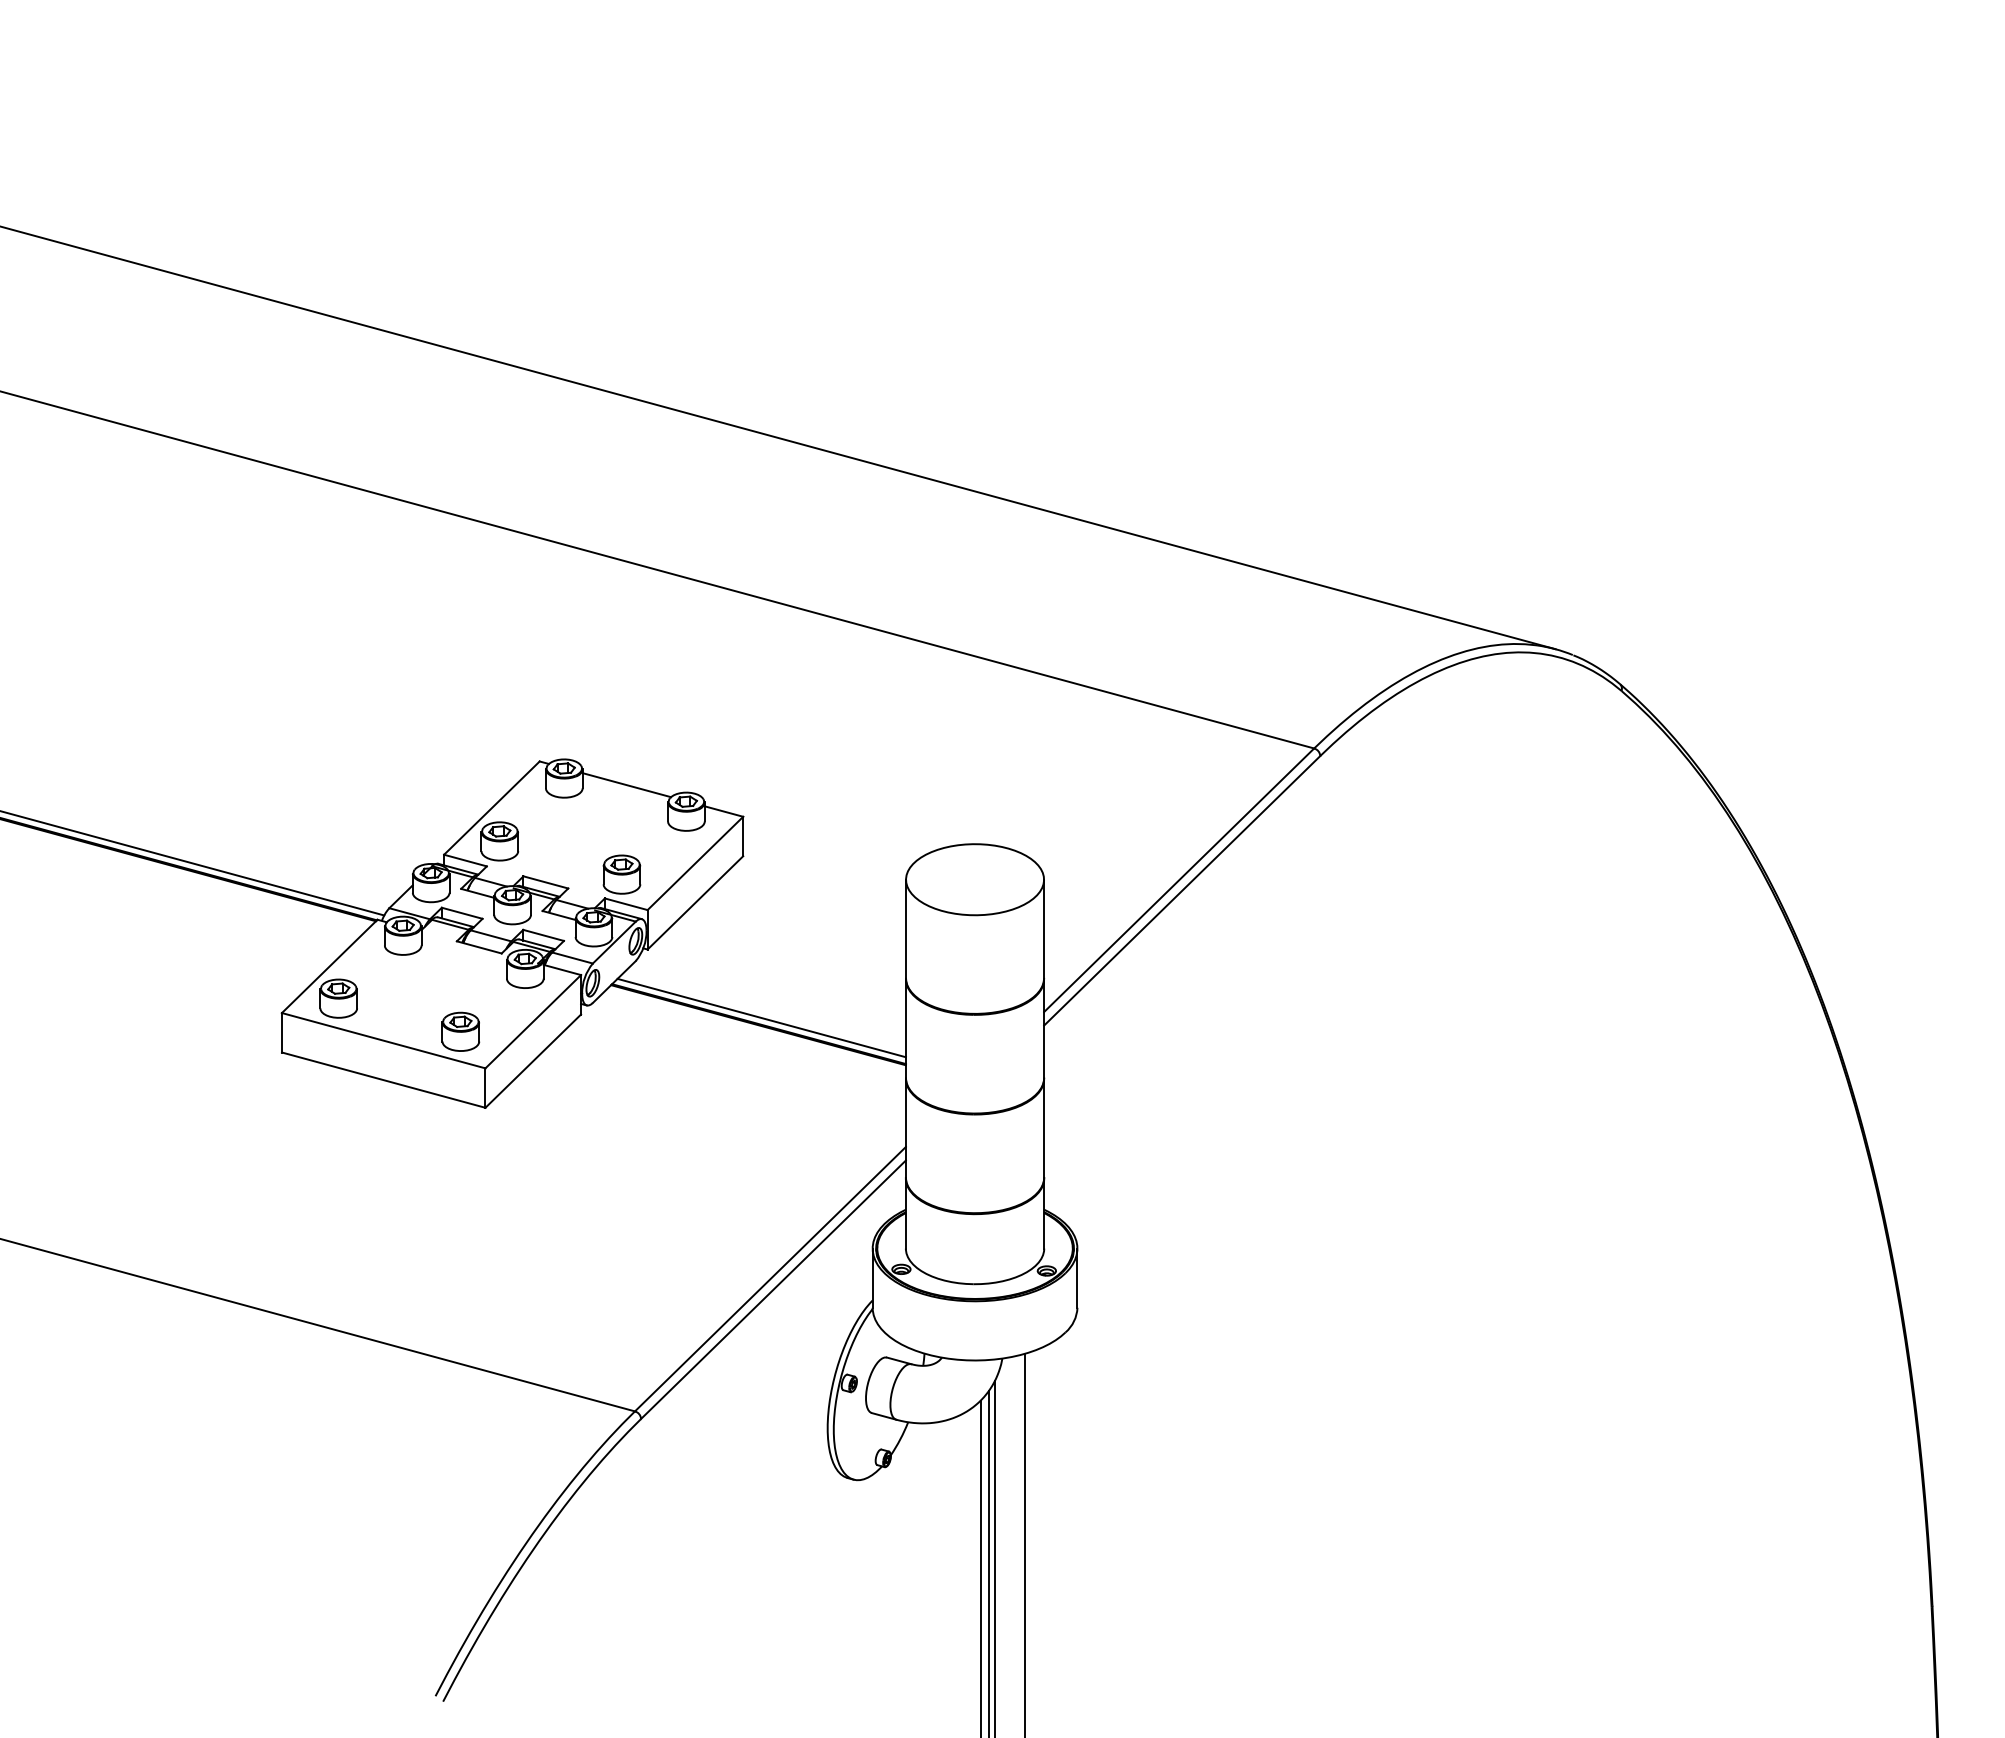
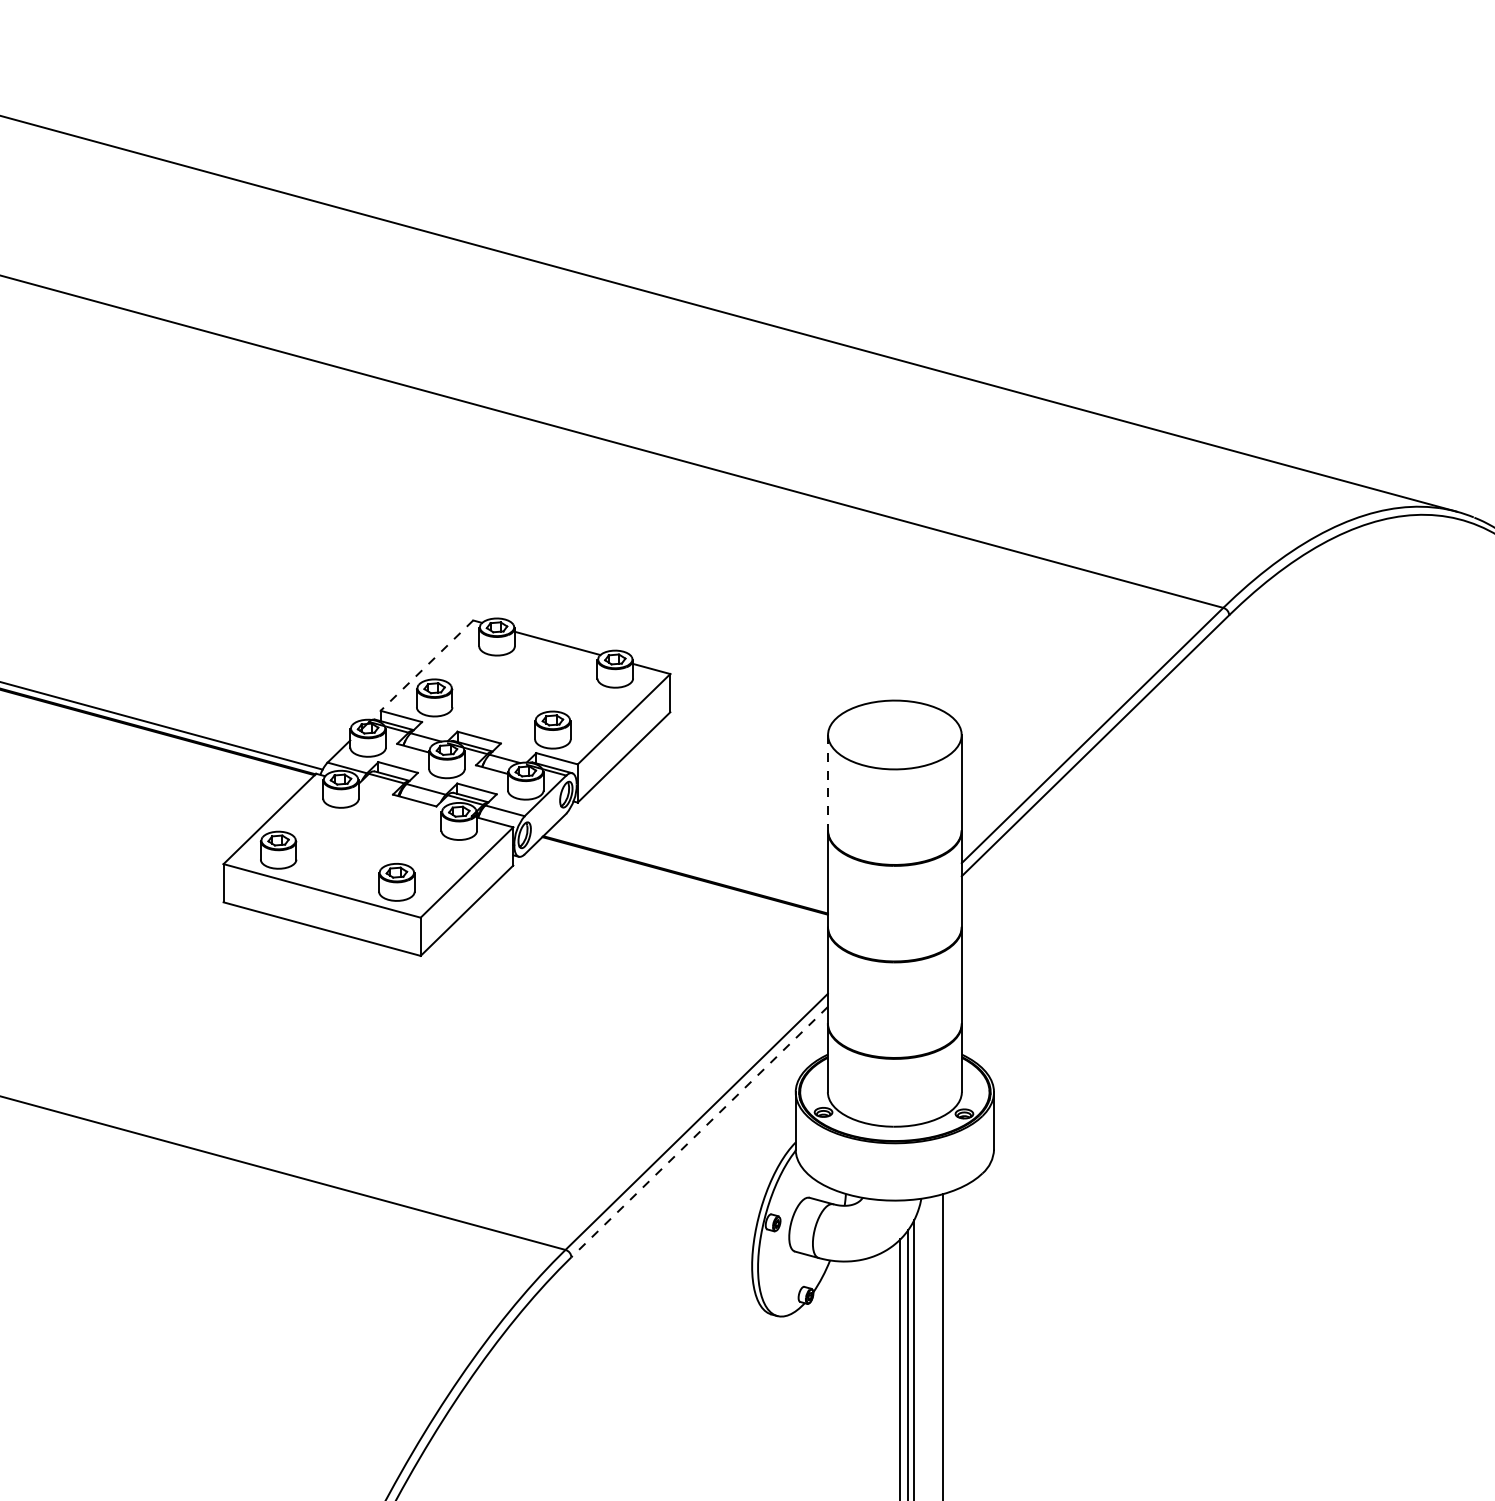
line: (491, 808) -> (426, 666), solid -> dashed
line: (906, 929) -> (828, 783), solid -> dashed
line: (761, 1017) -> (688, 868), removed
line: (773, 1290) -> (699, 1132), solid -> dashed

